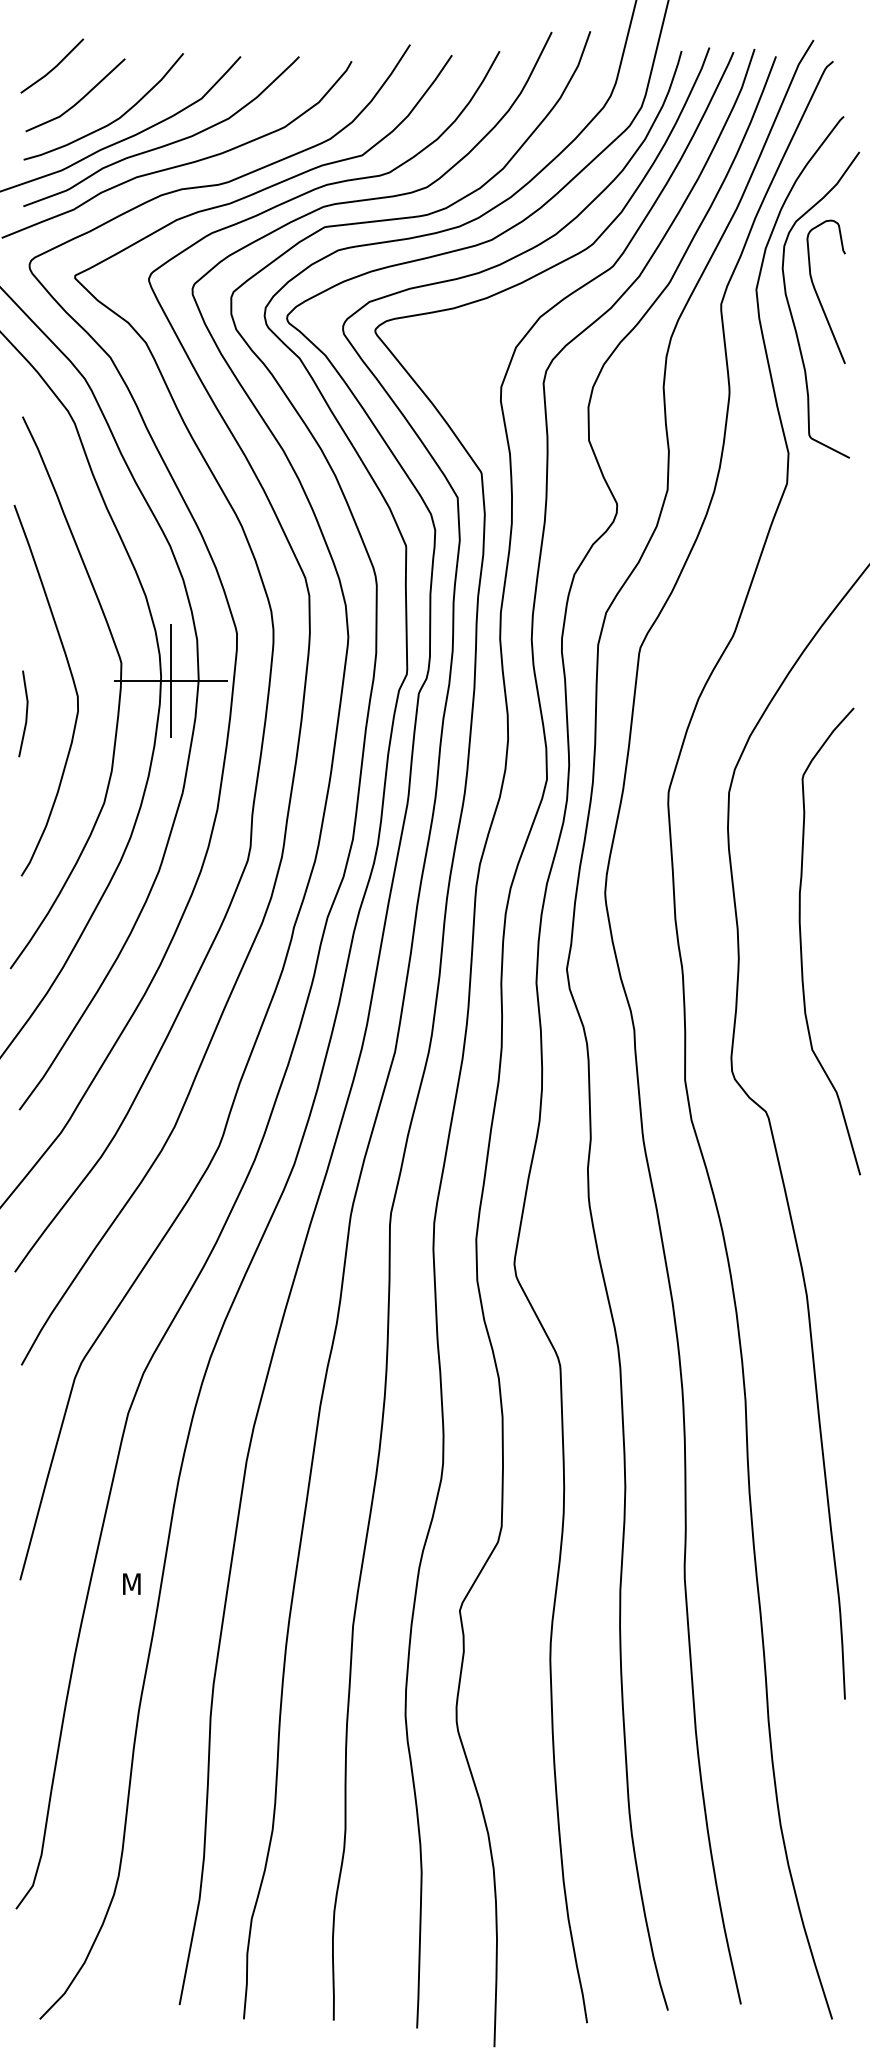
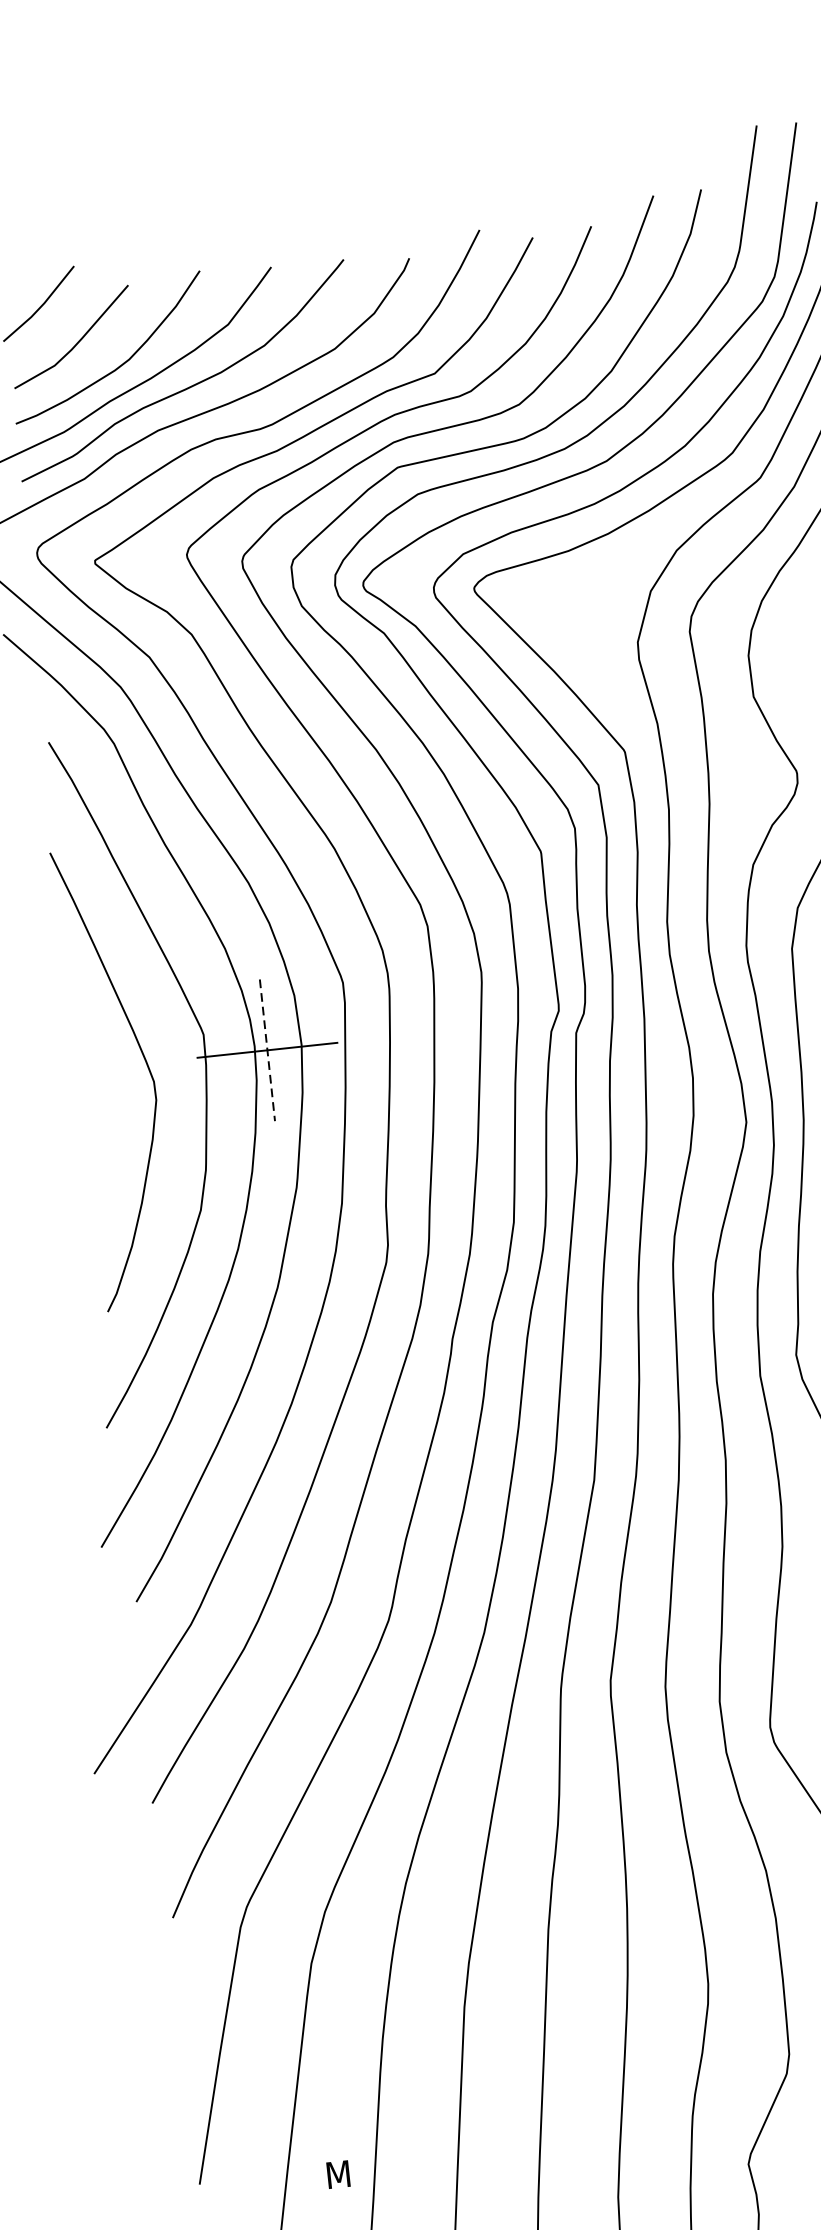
line: (171, 681) -> (268, 1050), solid -> dashed
line: (25, 714) -> (91, 1111), removed

